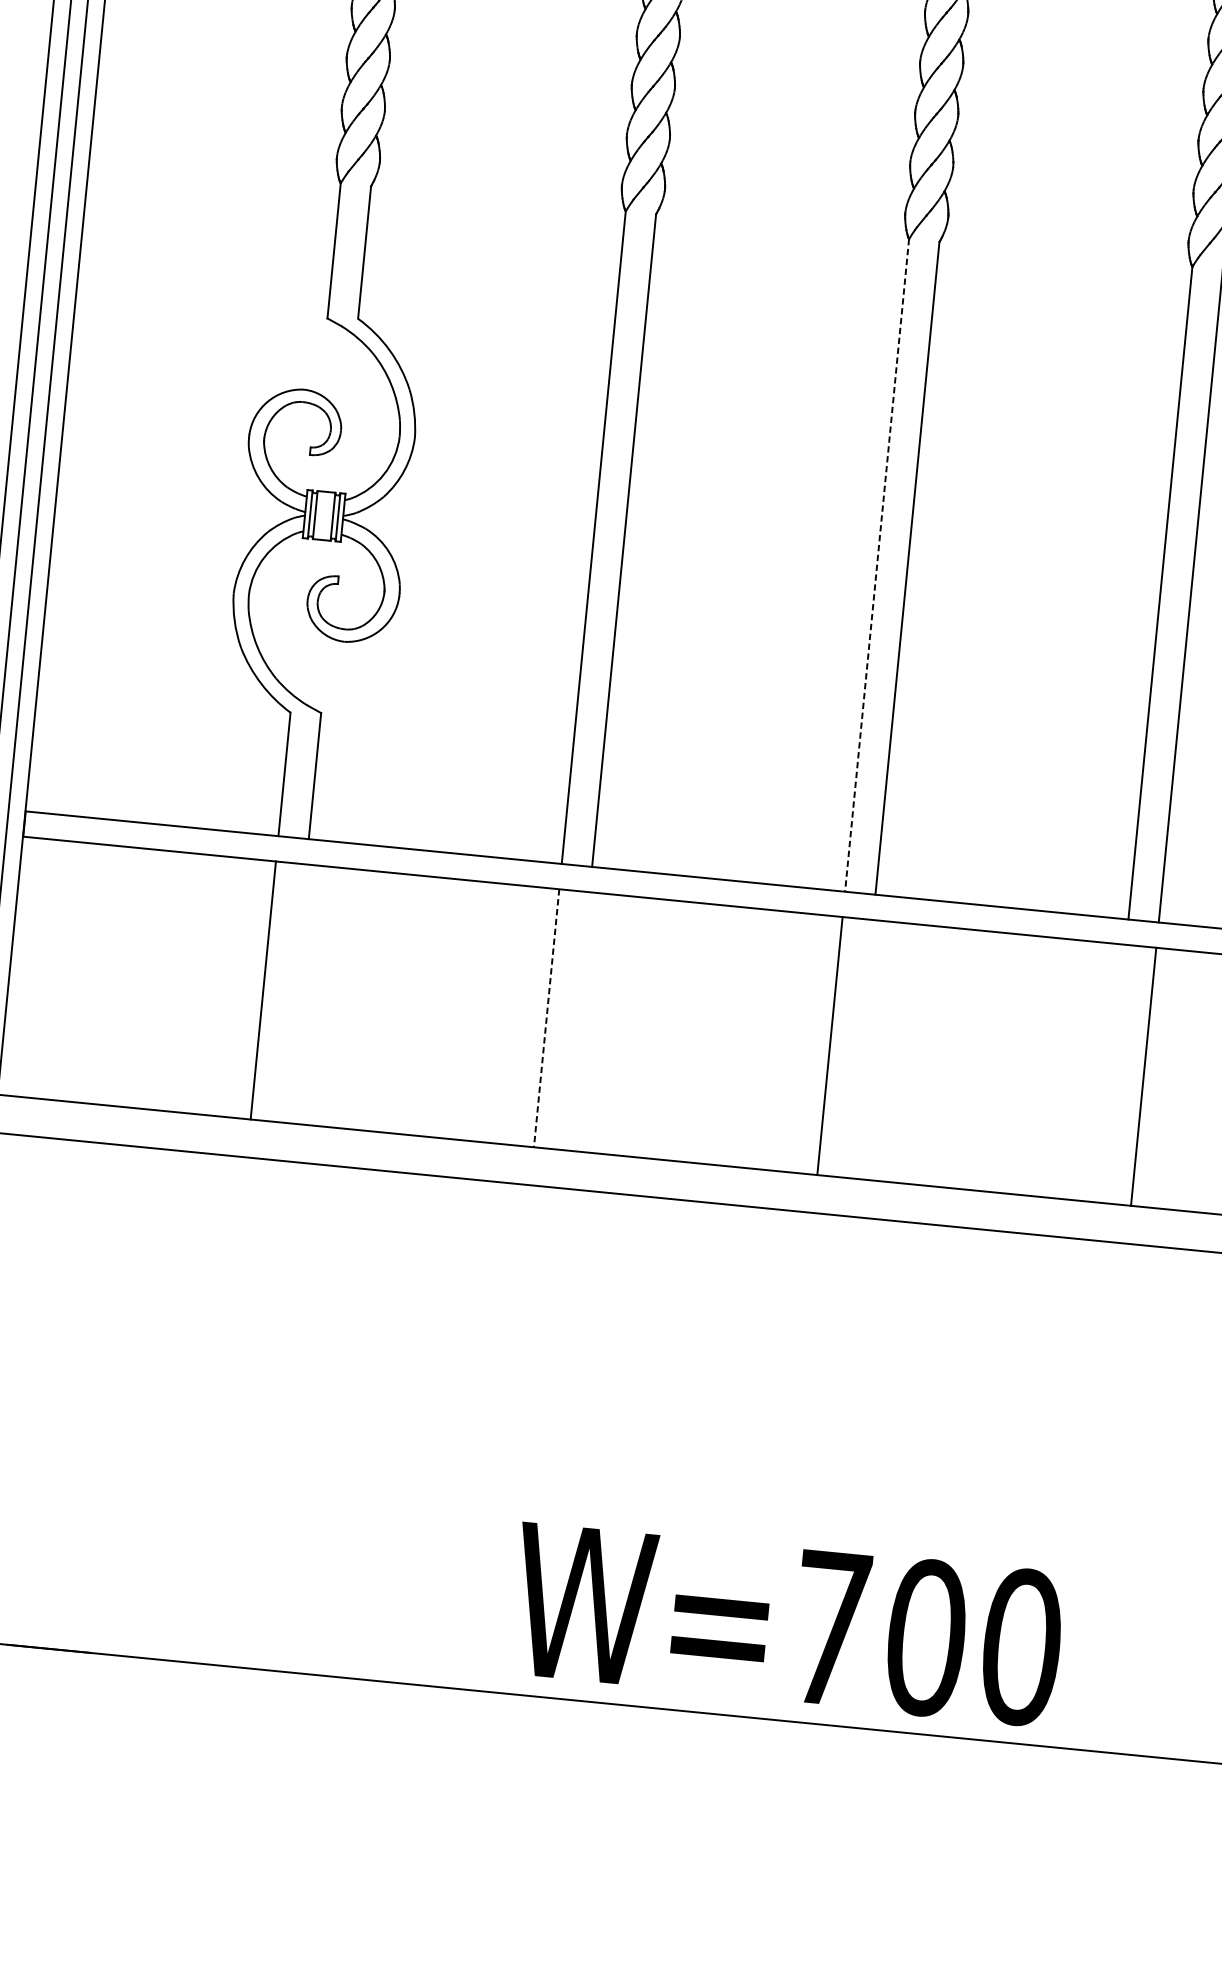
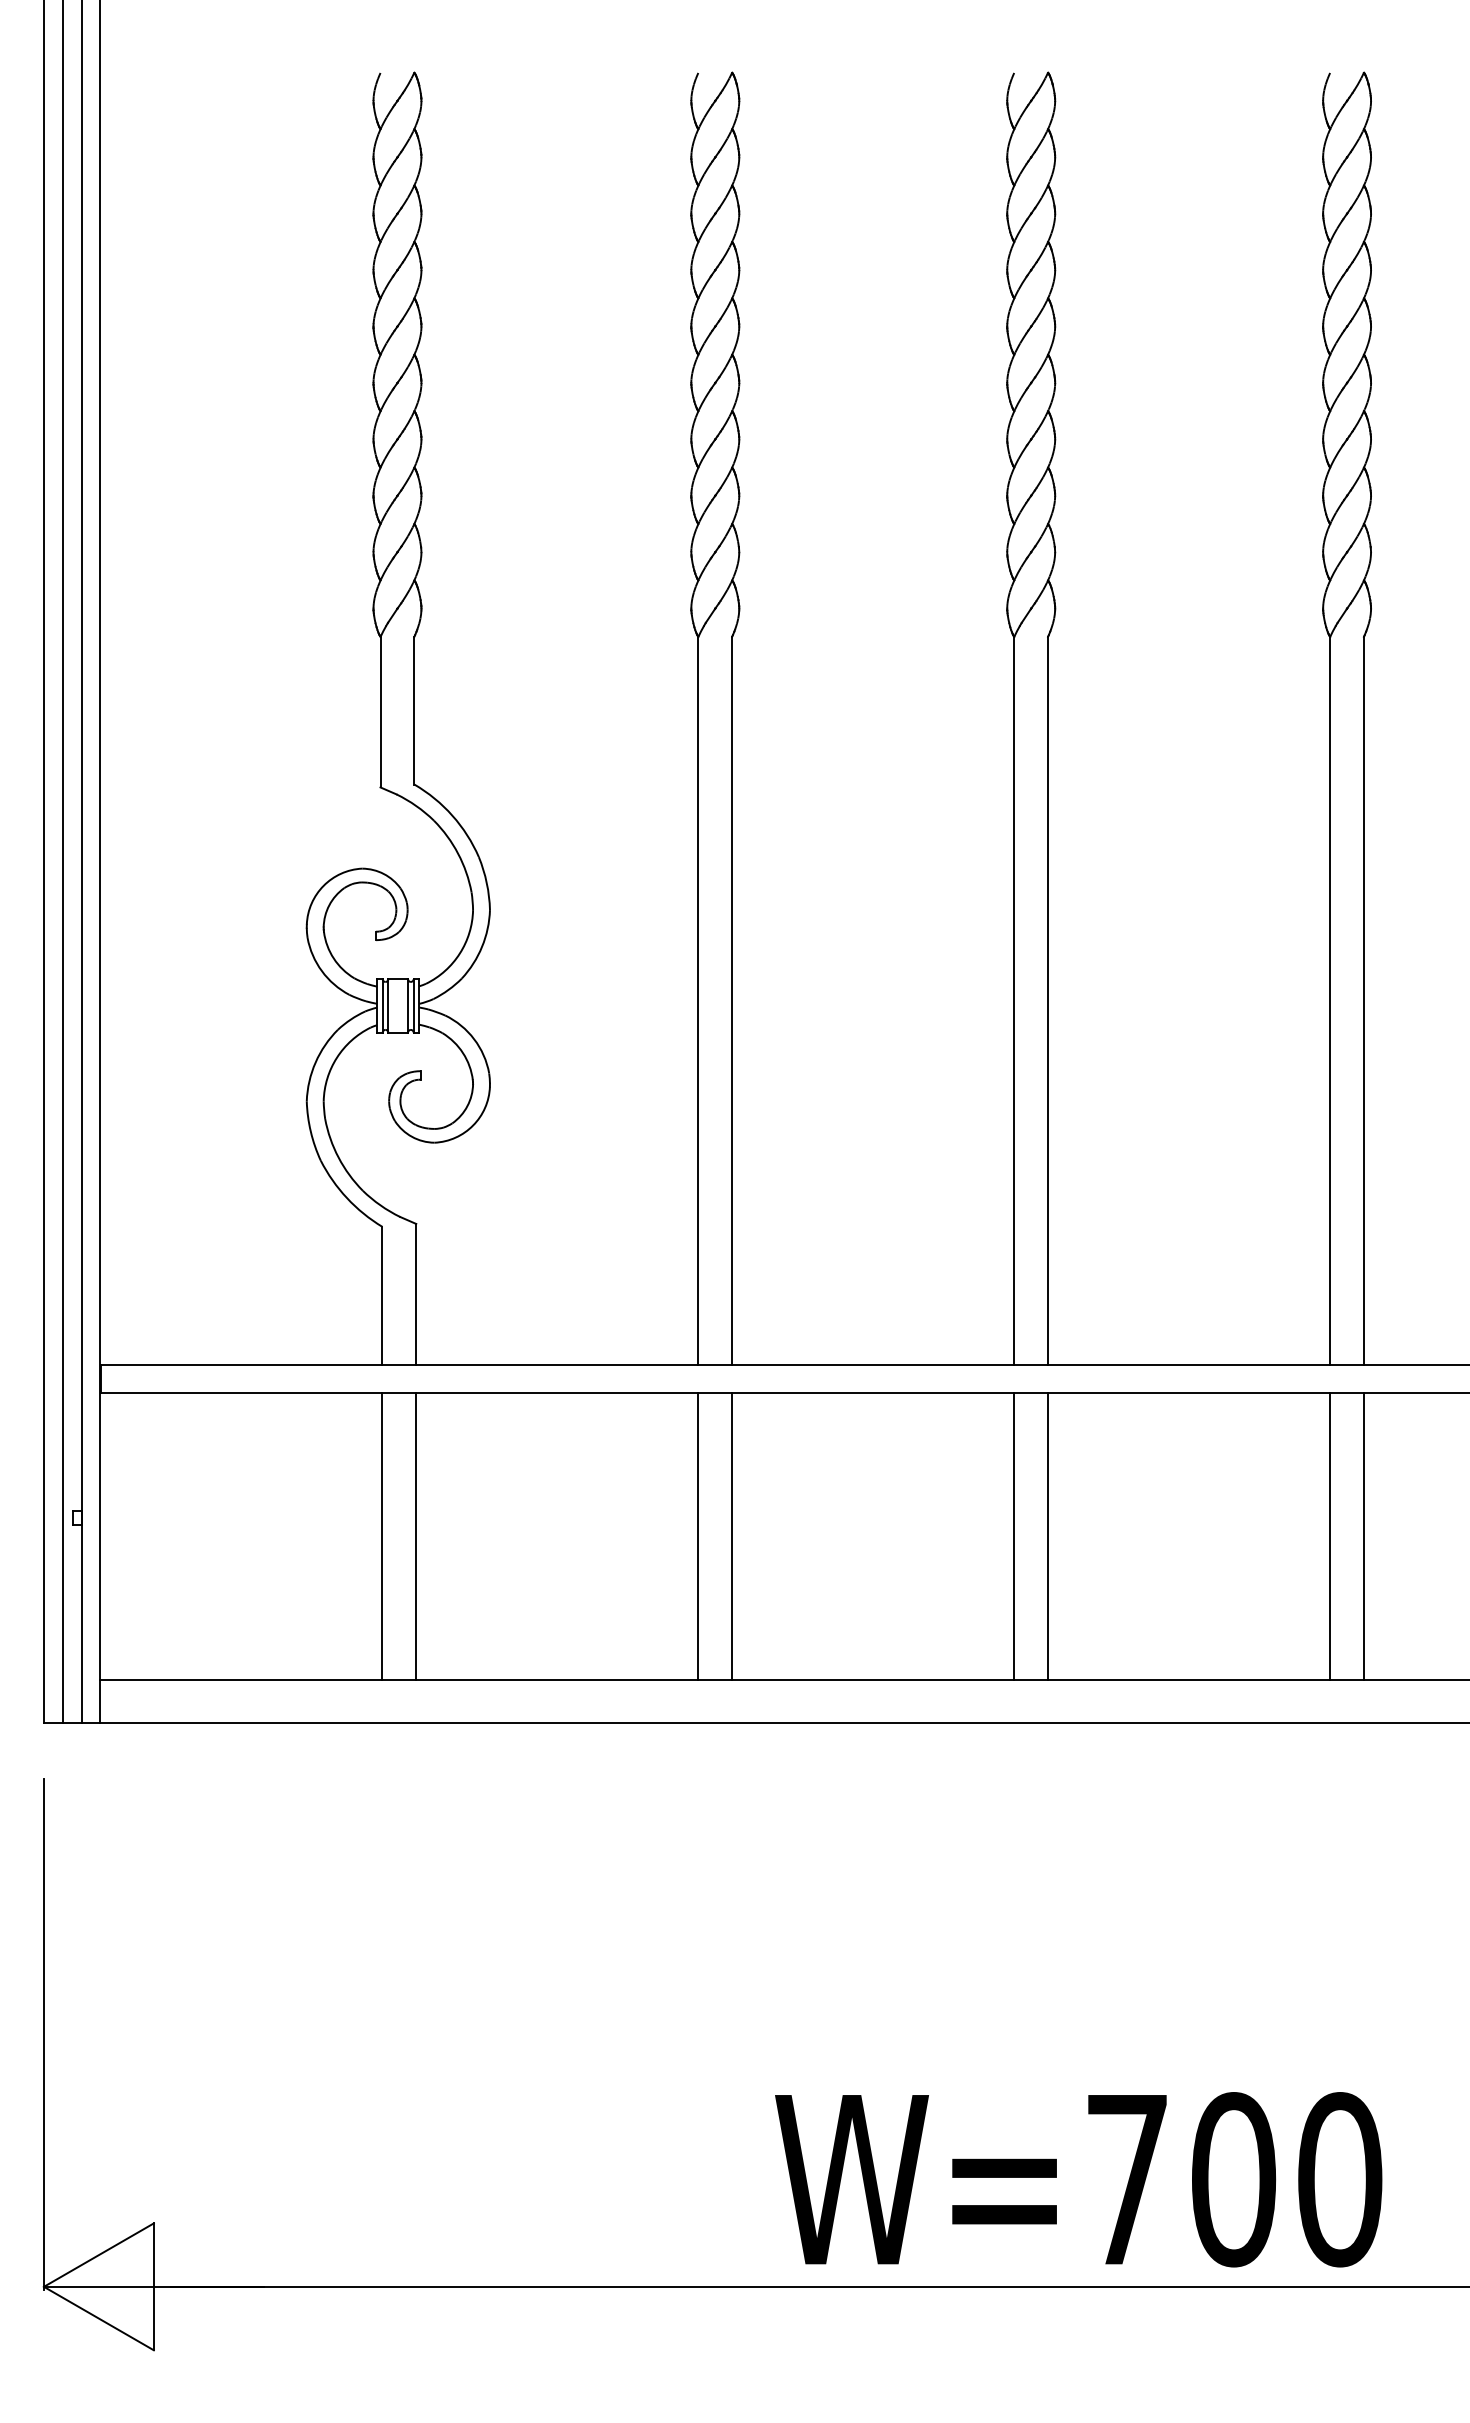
line: (877, 565) -> (1014, 1000), dashed -> solid
line: (293, 993) -> (416, 1536), added
line: (546, 1018) -> (698, 1536), dashed -> solid
line: (577, 1021) -> (732, 1536), added
line: (860, 1048) -> (1048, 1536), added
line: (1113, 1073) -> (1330, 1536), added
text: (787, 1624) -> (1078, 2179), moved

